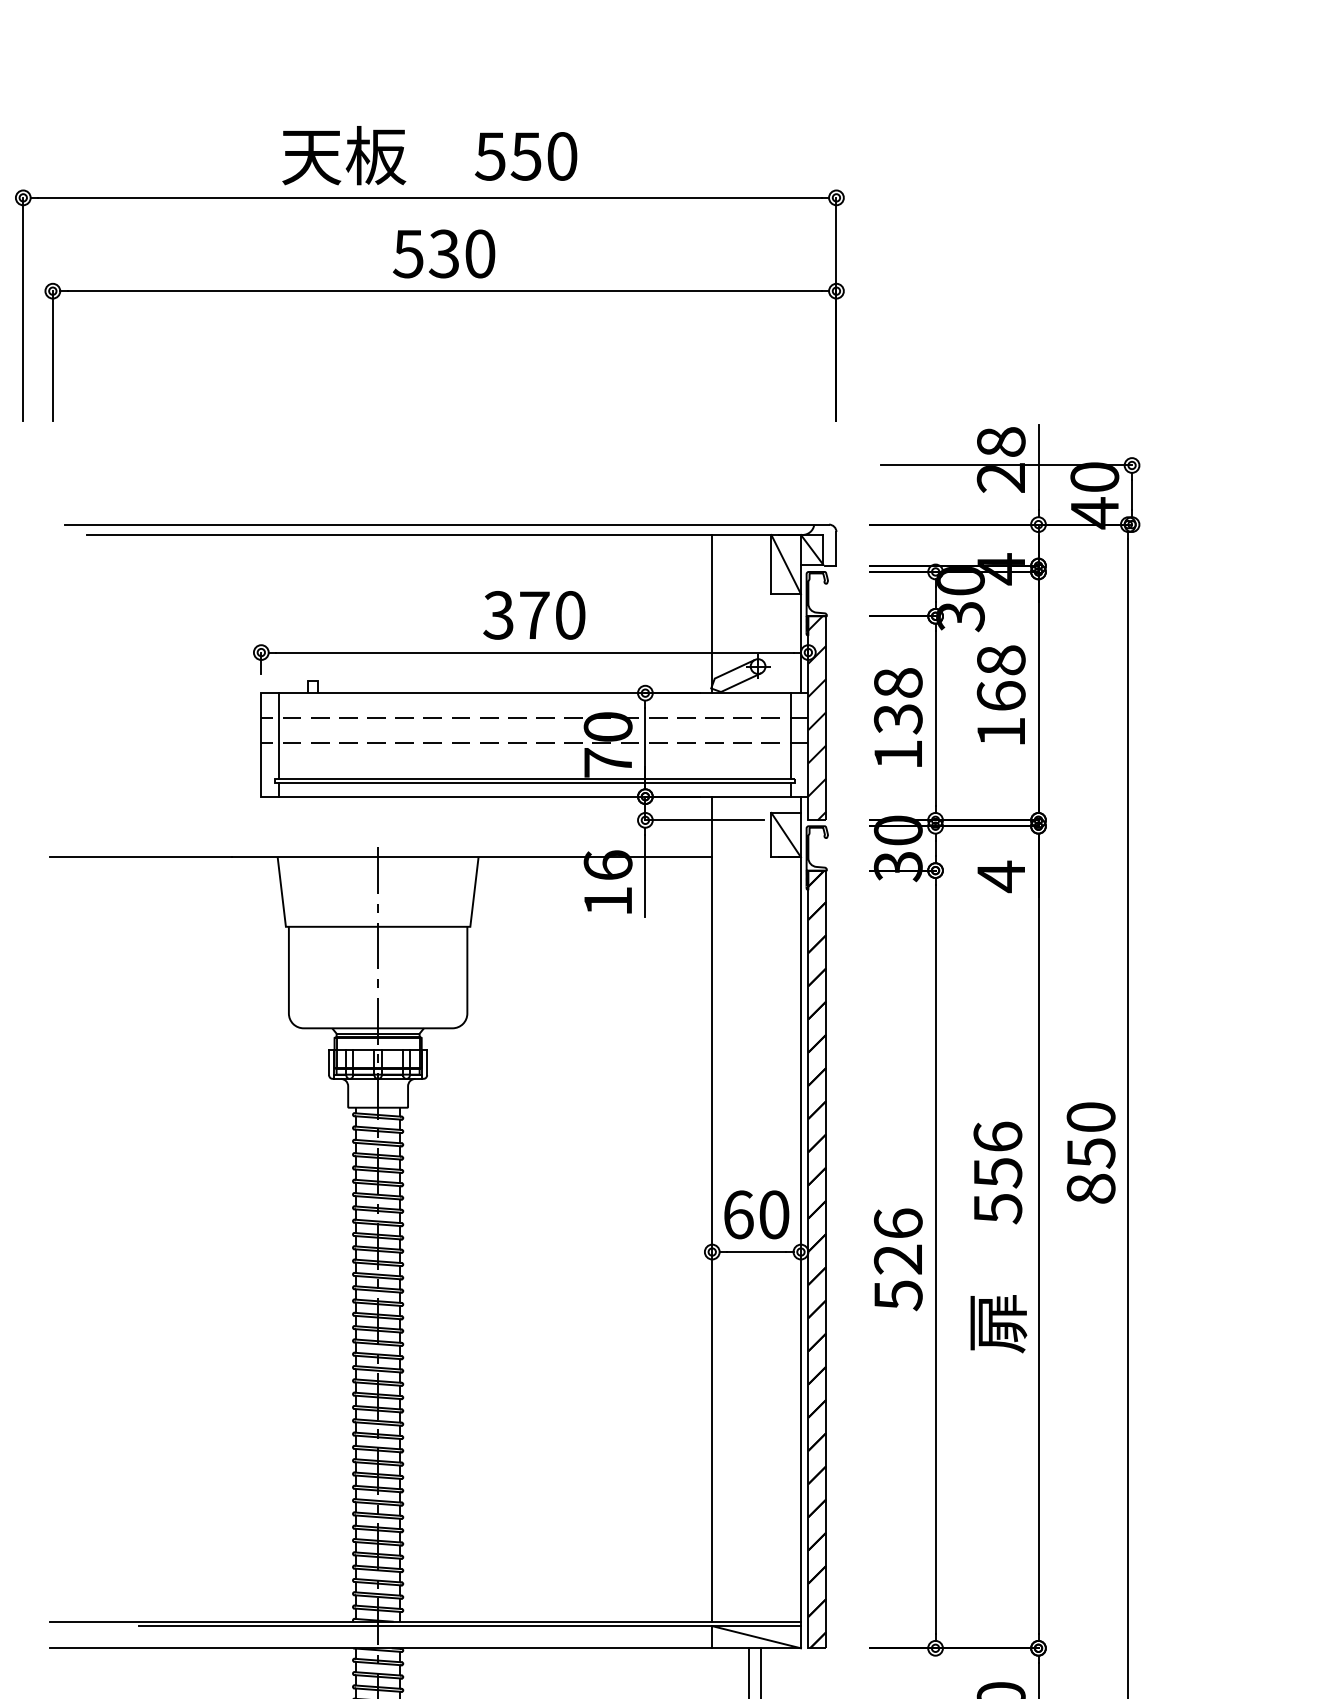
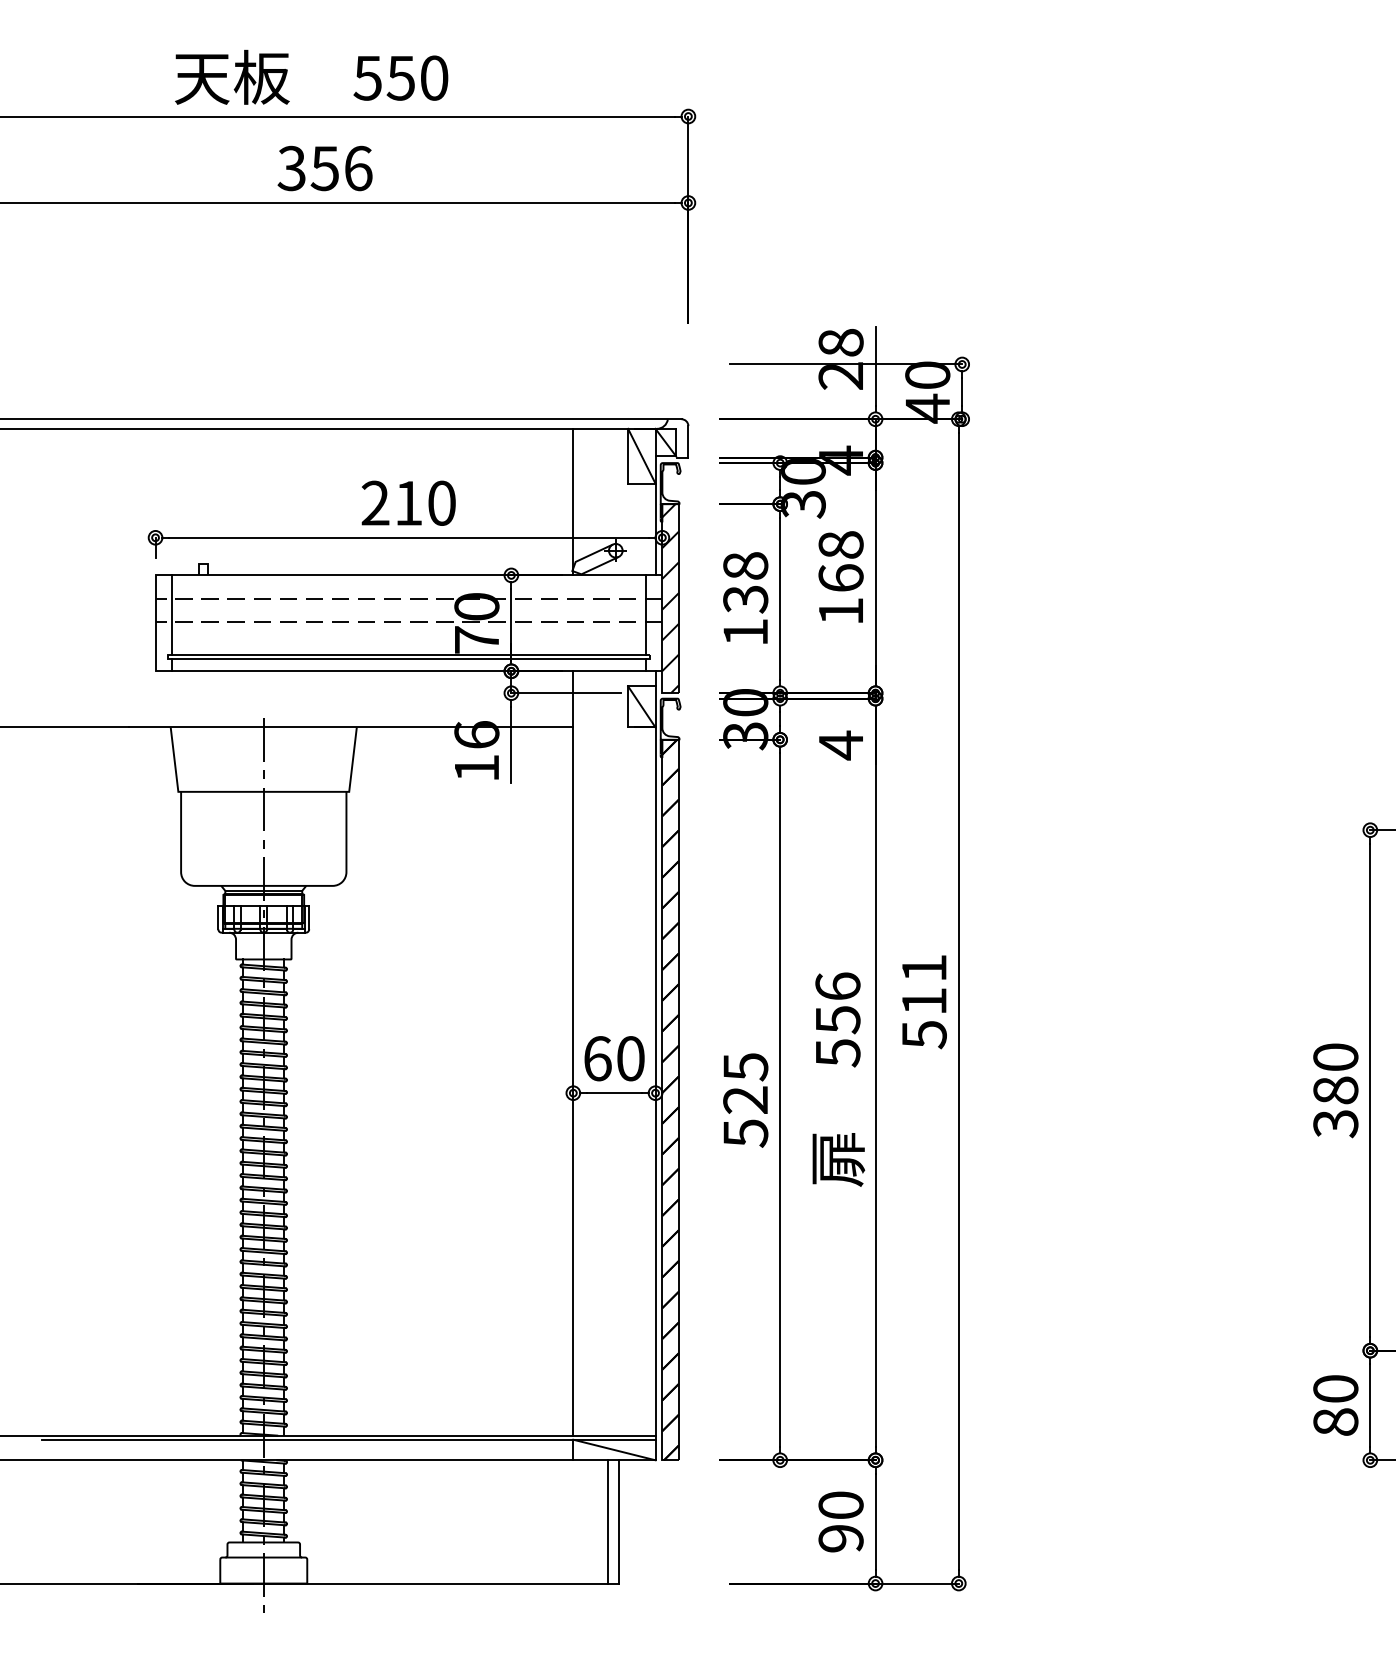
text: (443, 253) -> (324, 168), 530 -> 356
text: (515, 615) -> (391, 503), 370 -> 210
text: (1090, 1153) -> (923, 1001), 850 -> 511
text: (898, 1223) -> (745, 1066), 526 -> 525

